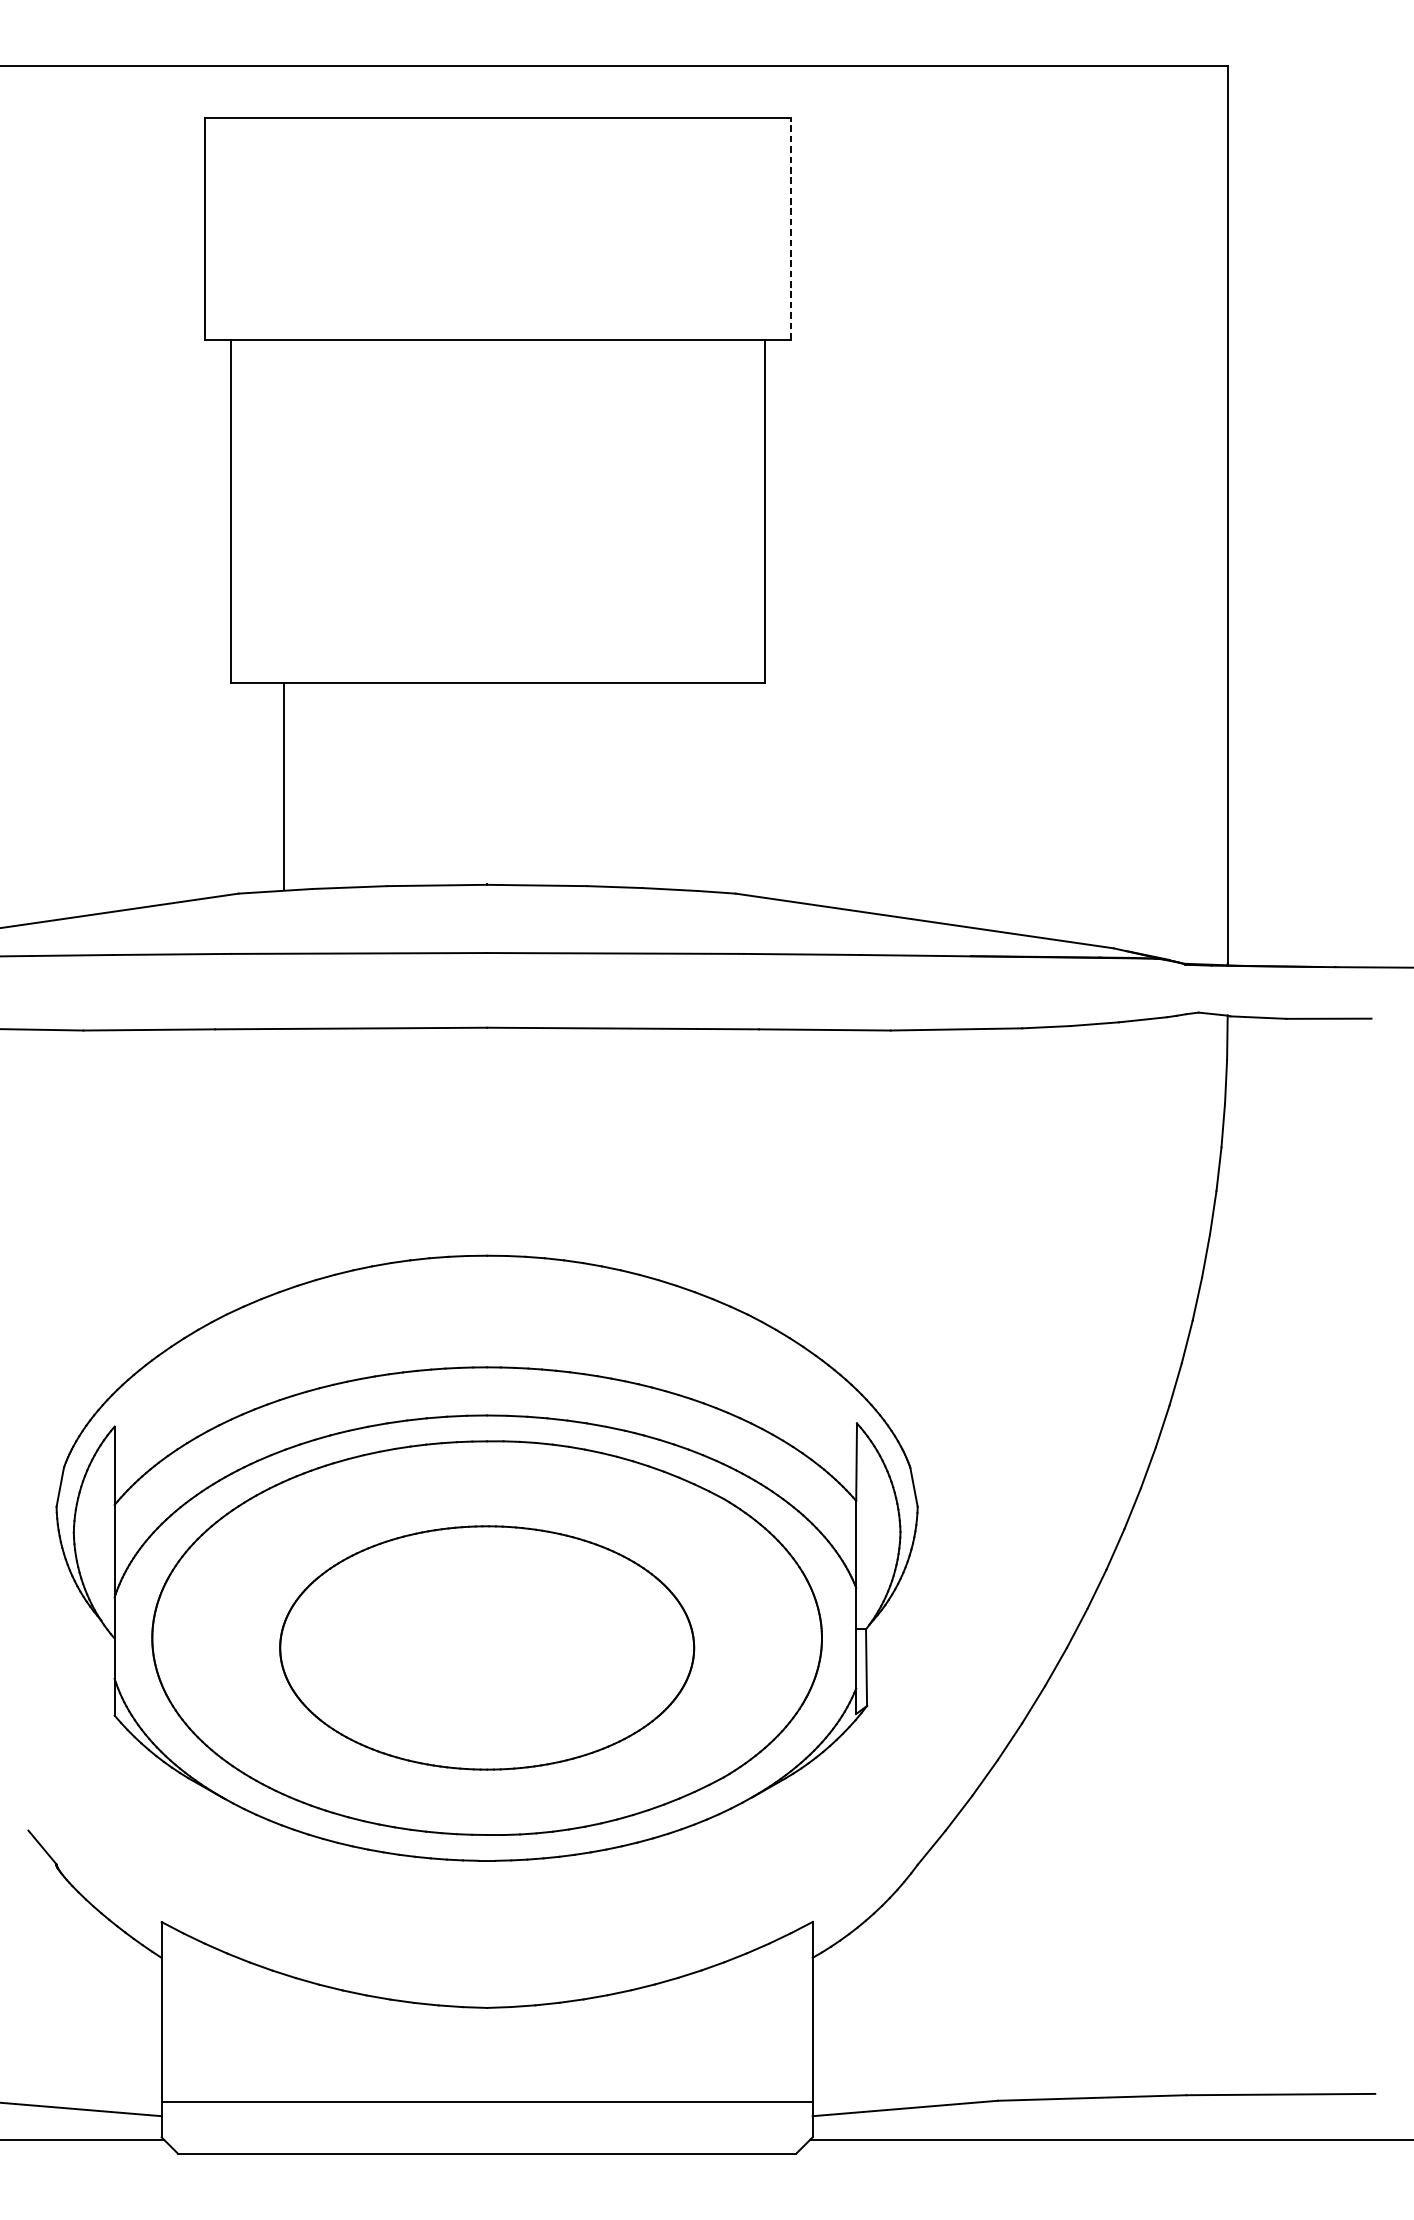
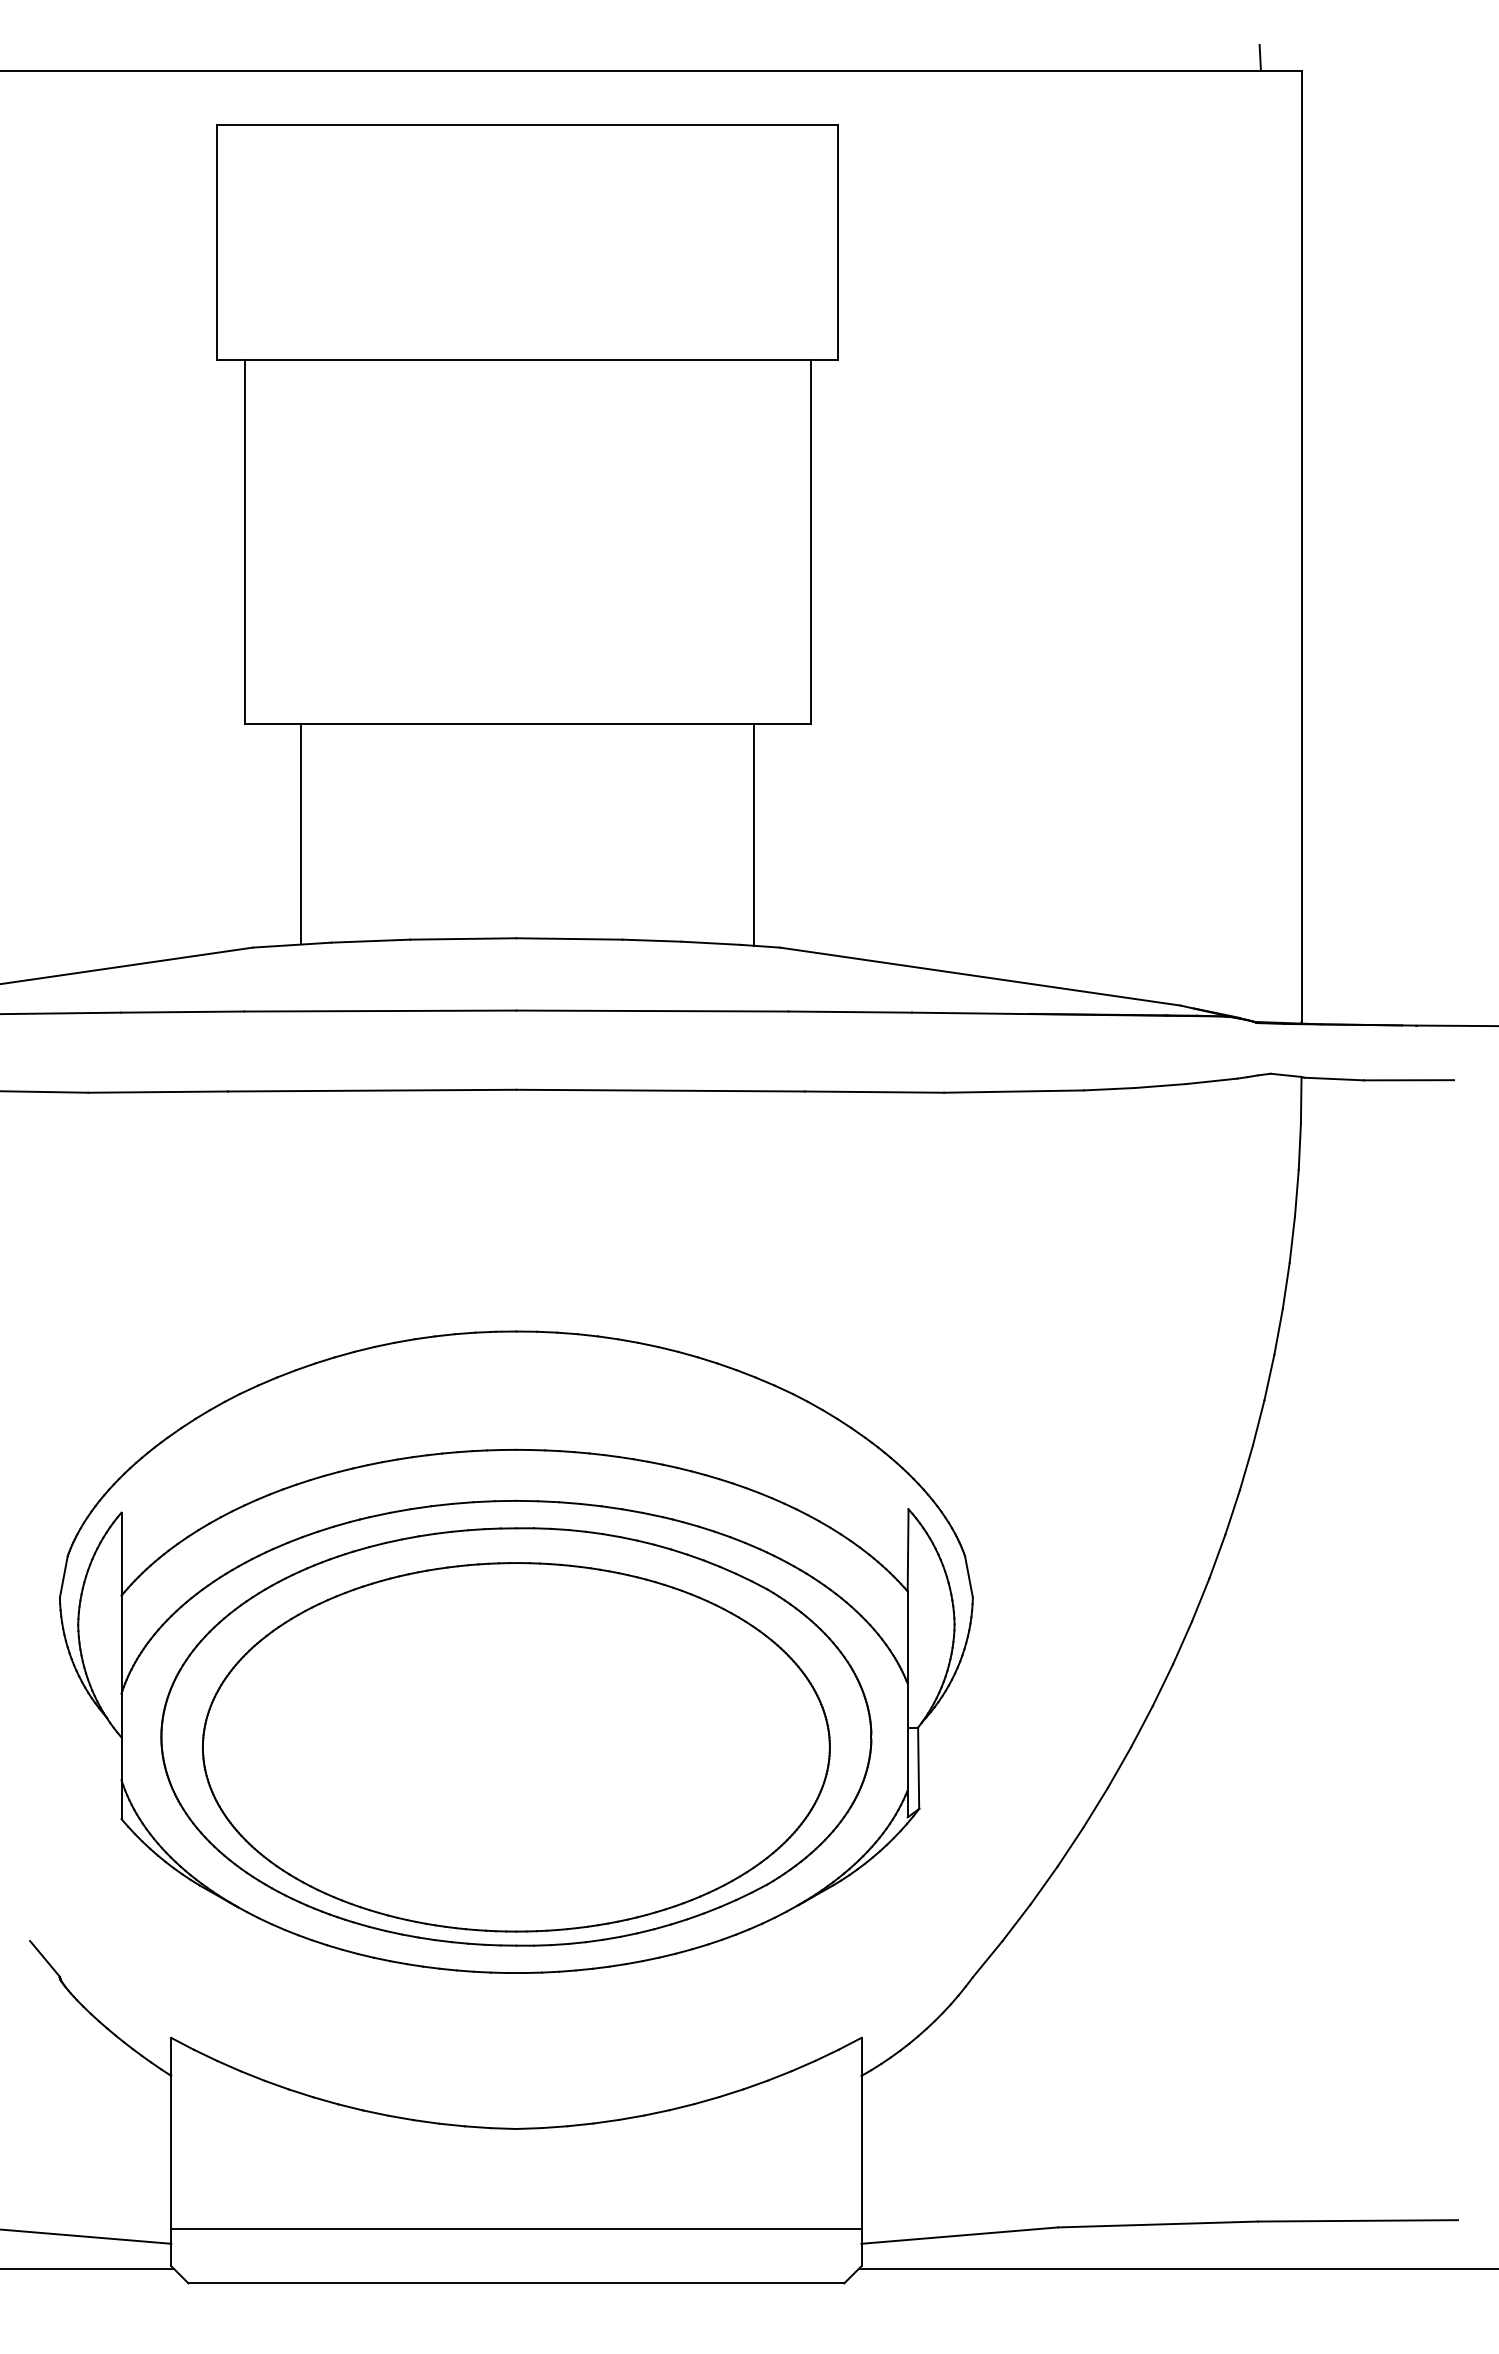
line: (1188, 54) -> (1259, 57), added
line: (790, 228) -> (838, 242), dashed -> solid
line: (711, 786) -> (754, 834), added
part: (487, 1648) -> (516, 1747), size x1.43

